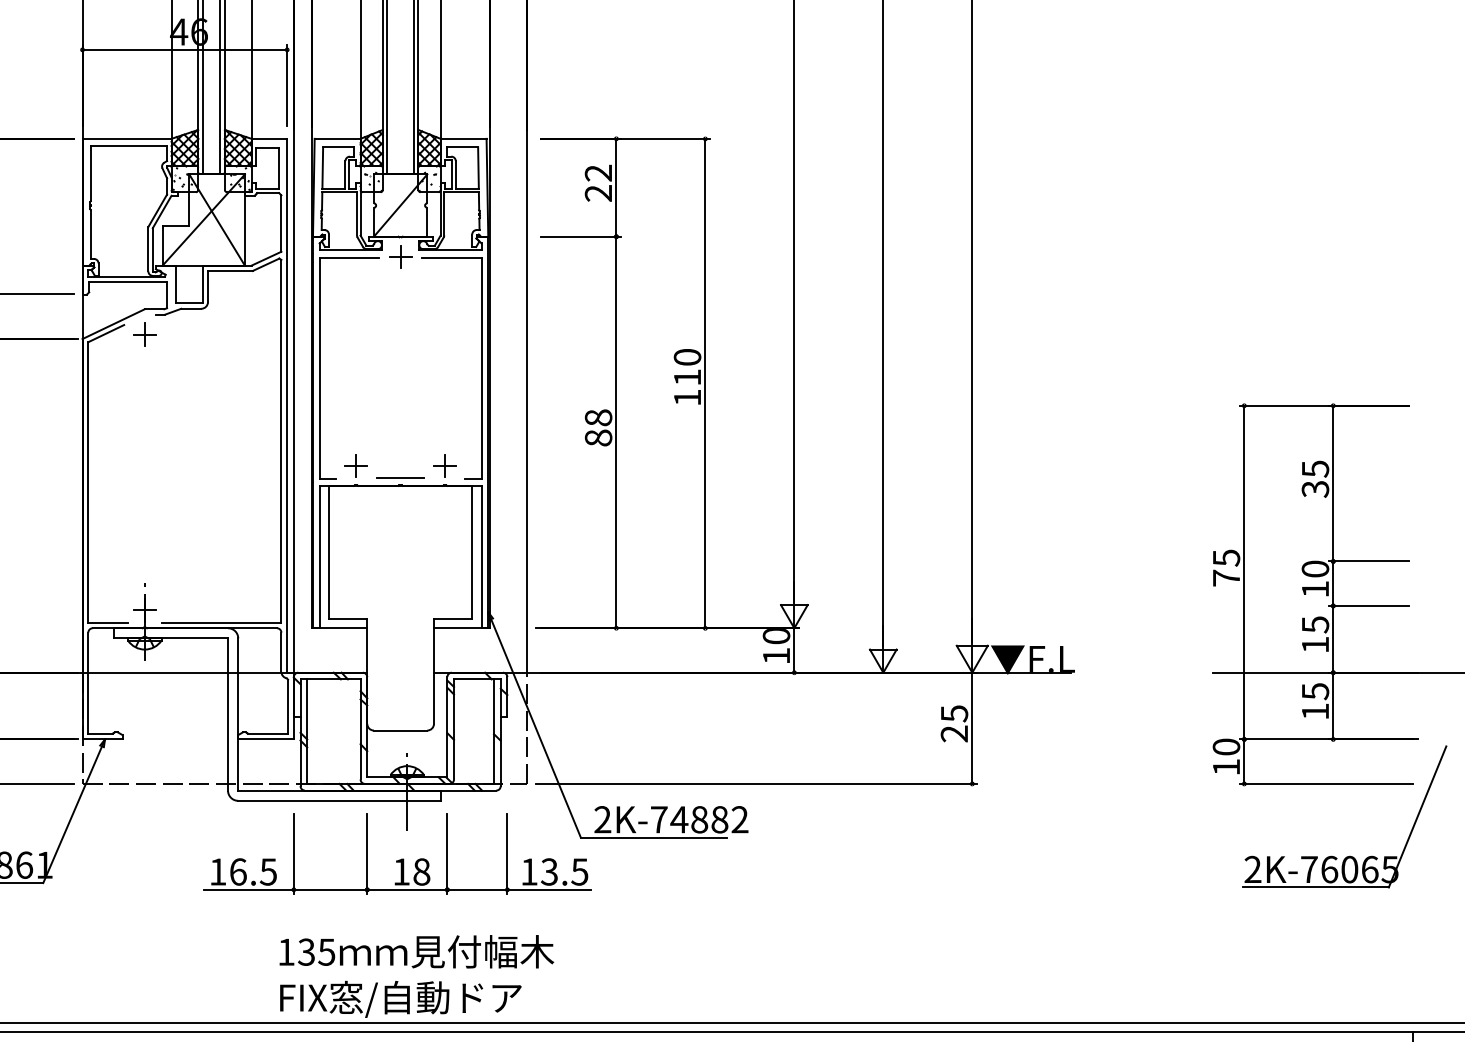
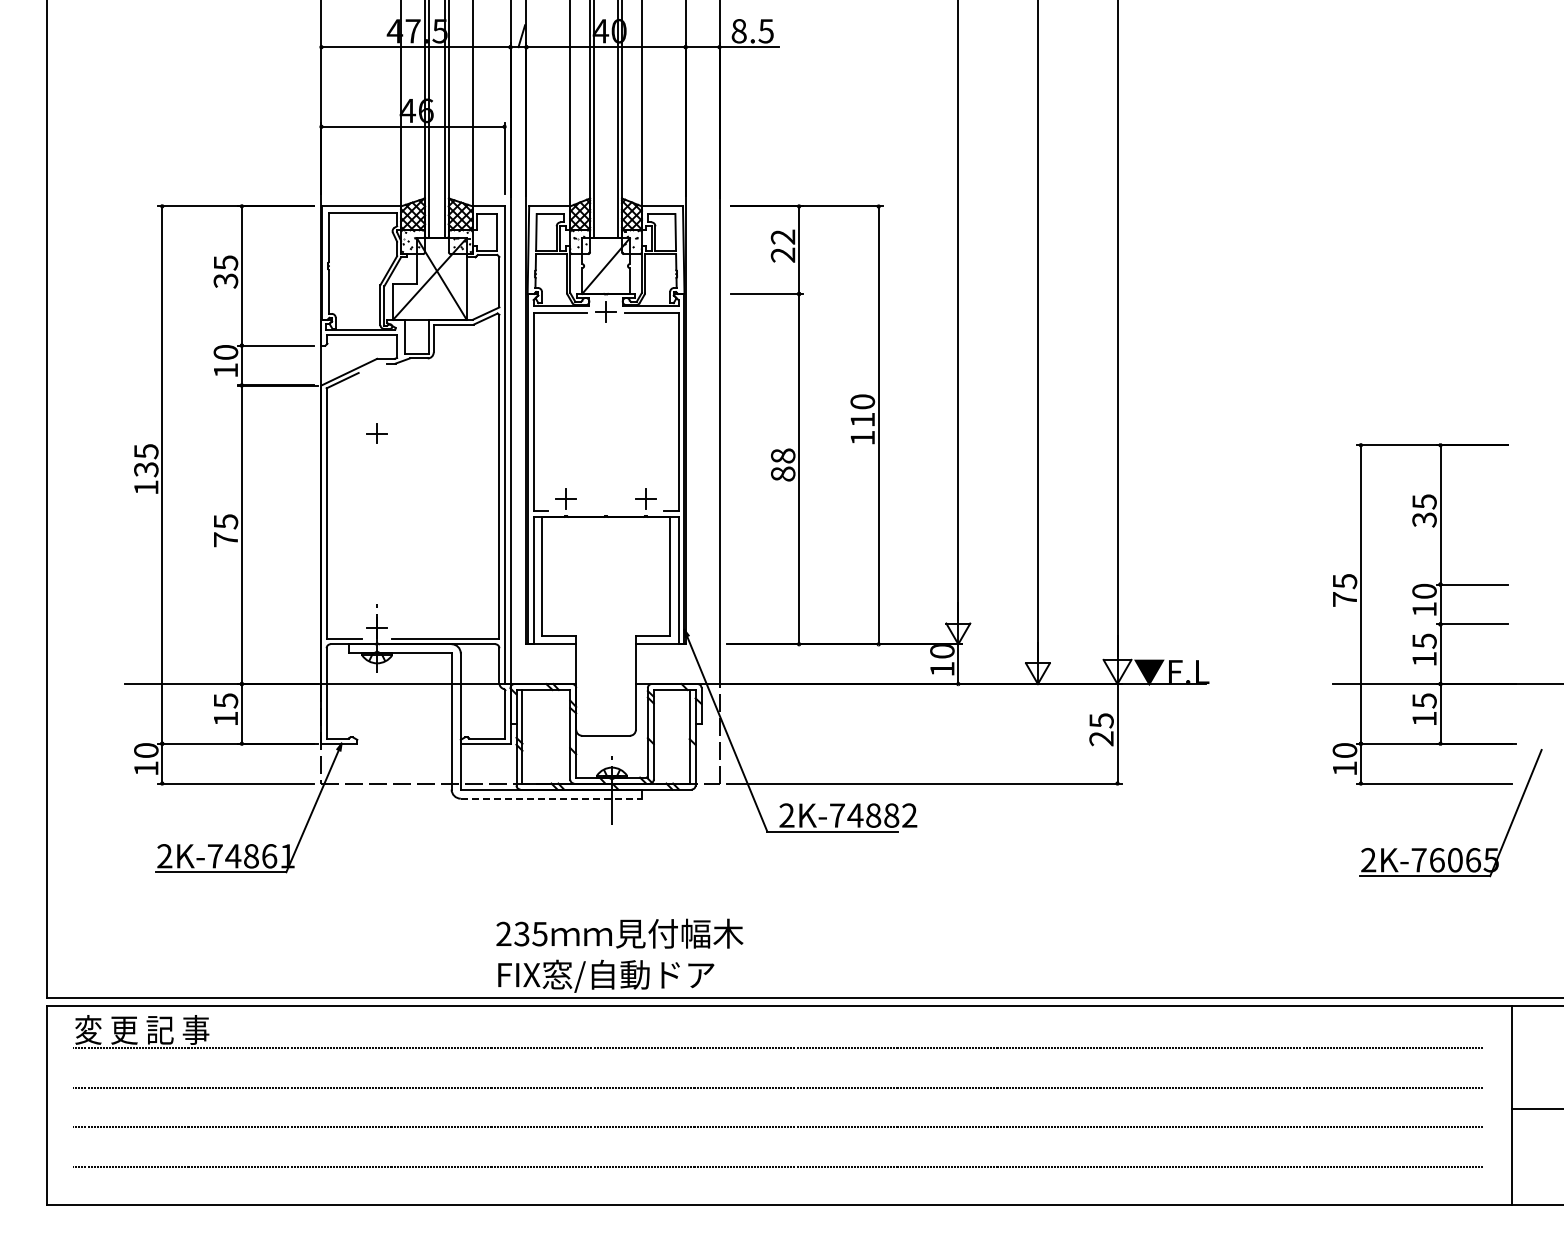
part: (144, 334) -> (376, 433), moved
line: (399, 477) -> (605, 509), removed
line: (339, 800) -> (551, 798), solid -> dashed
part: (396, 854) -> (602, 846), removed
text: (285, 951) -> (503, 933), 135 -> 235

